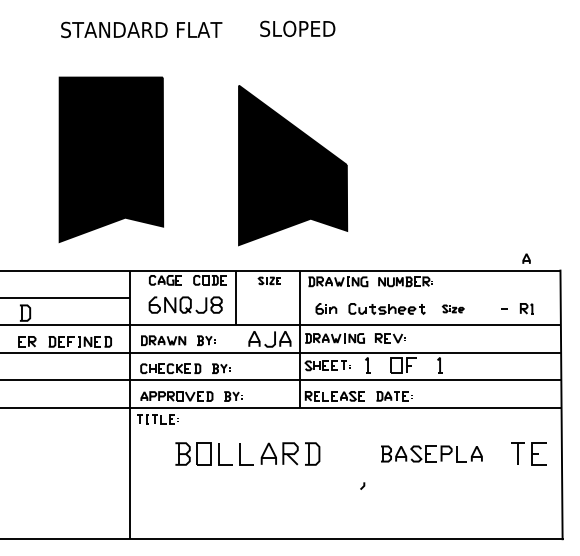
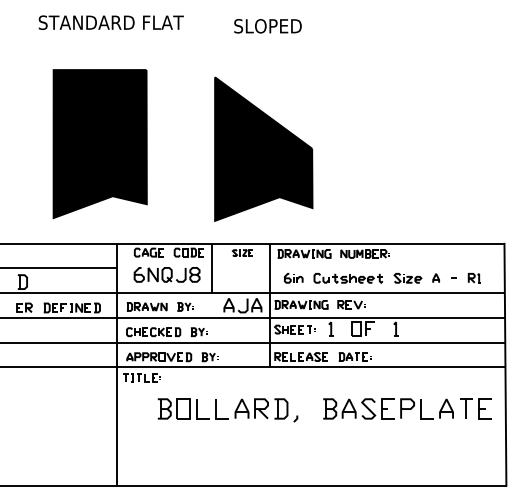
text: (141, 29) -> (111, 22), moved
part: (526, 258) -> (436, 277), moved
part: (453, 308) -> (408, 277), size x1.43
part: (431, 453) -> (388, 408), size x1.43
line: (363, 485) -> (296, 418), moved

